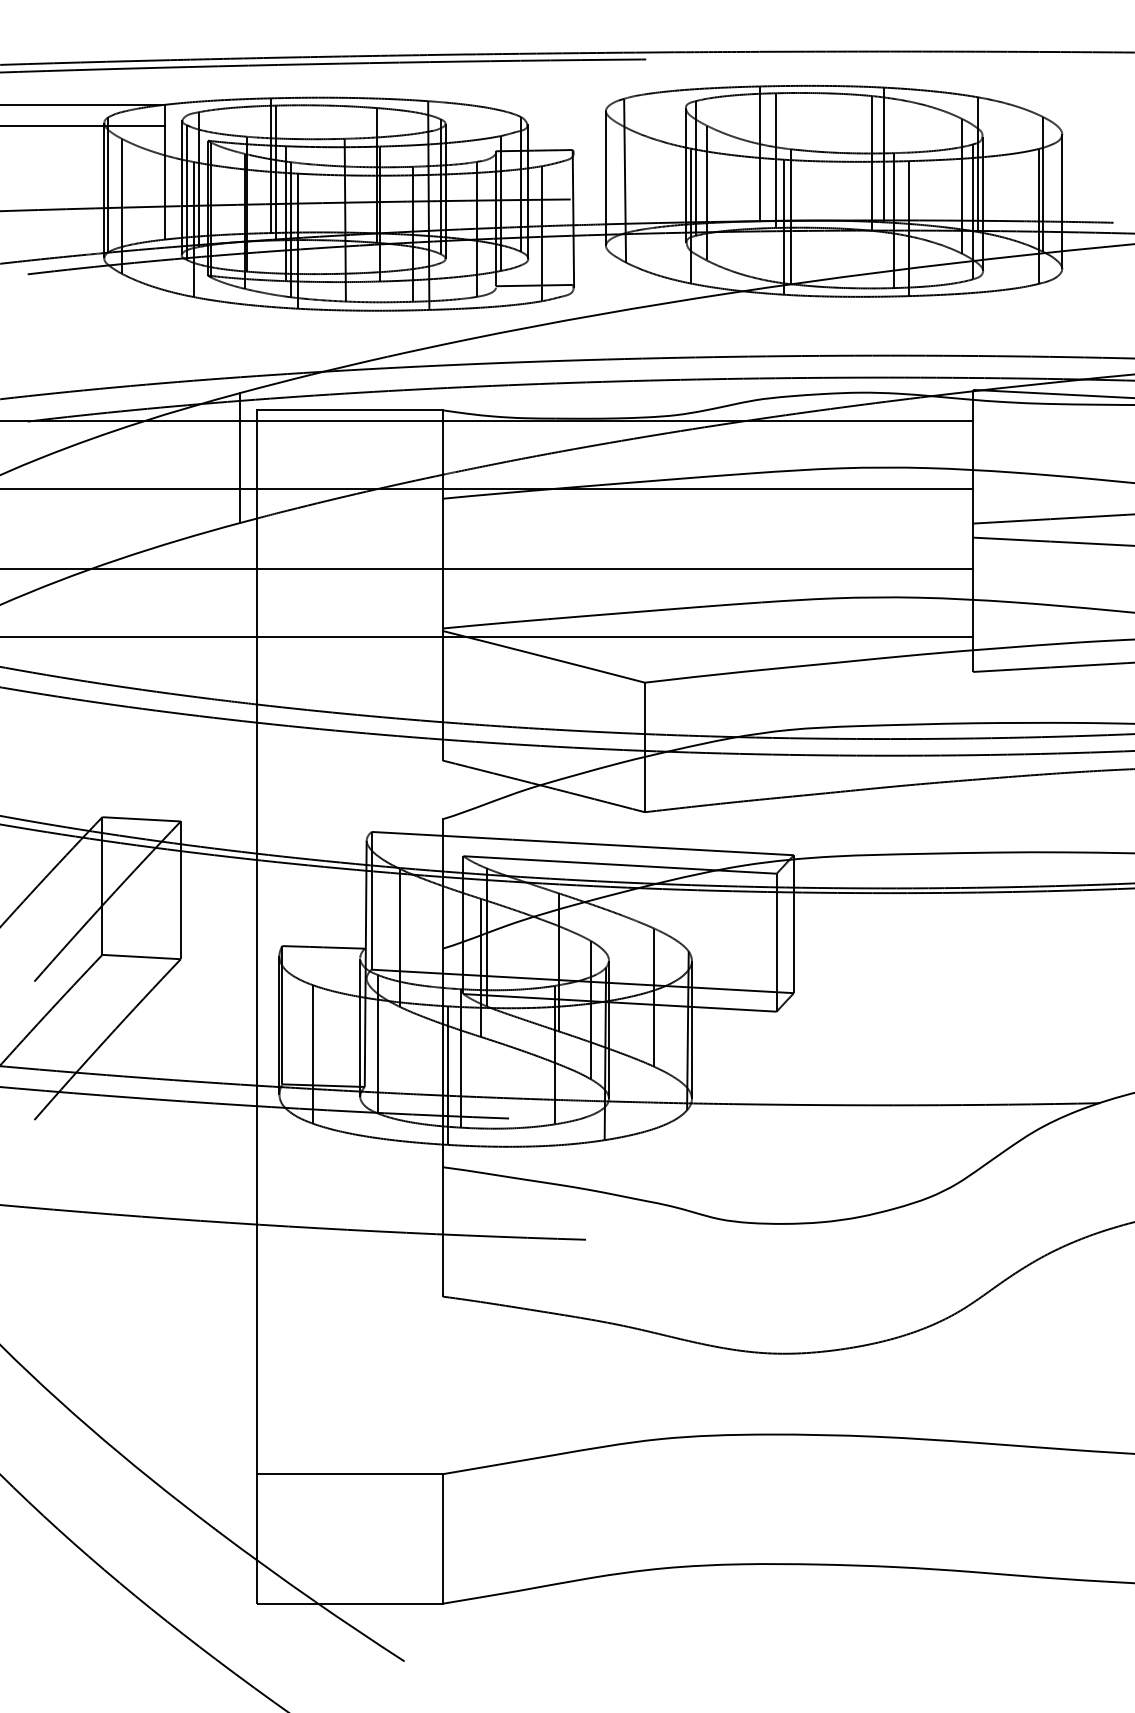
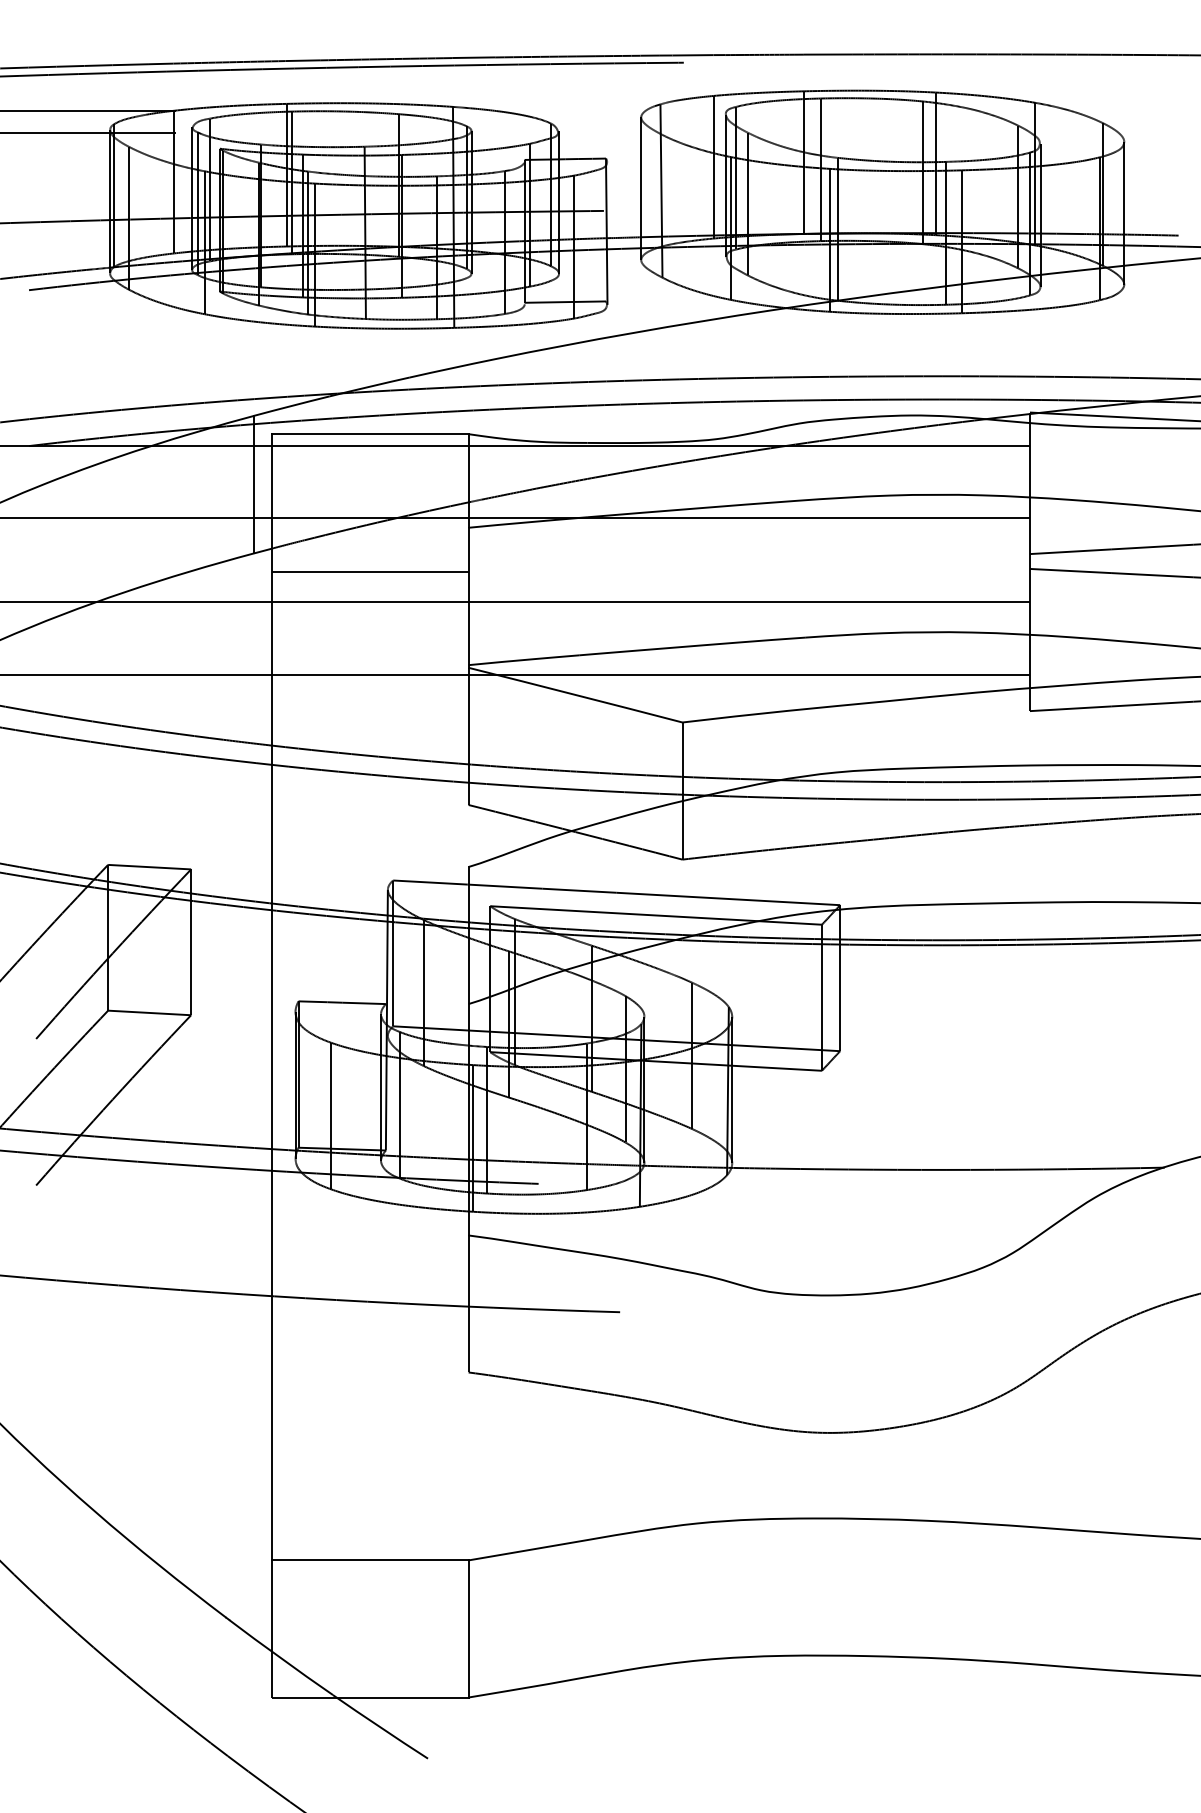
line: (674, 157) -> (713, 166), added
line: (349, 540) -> (369, 571), added

